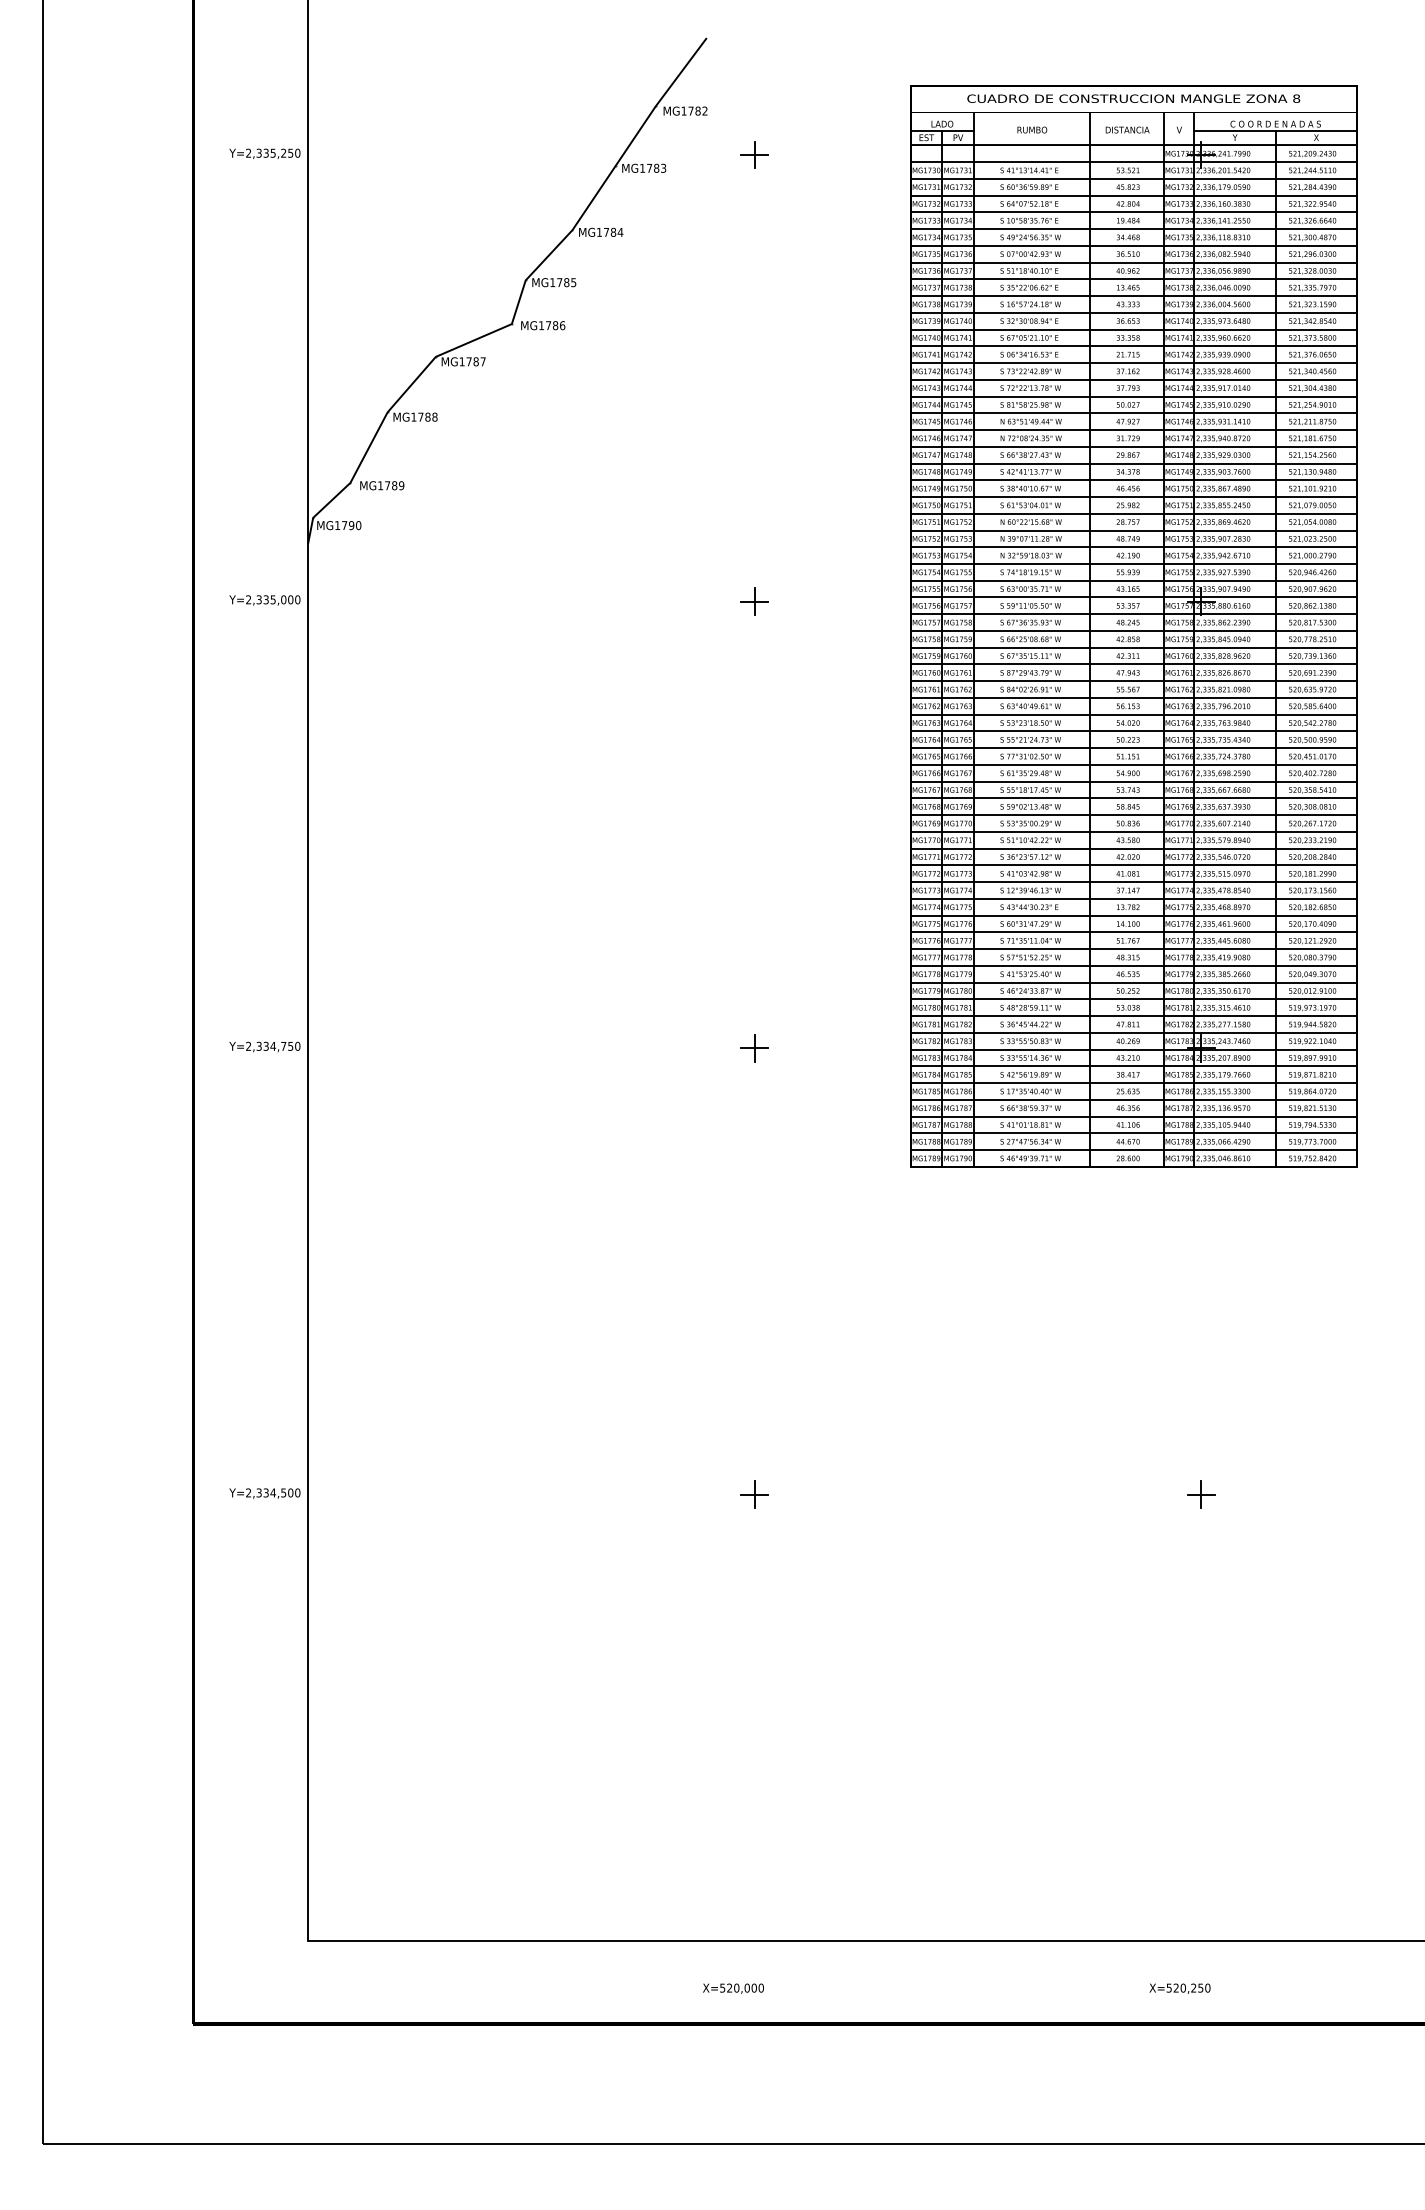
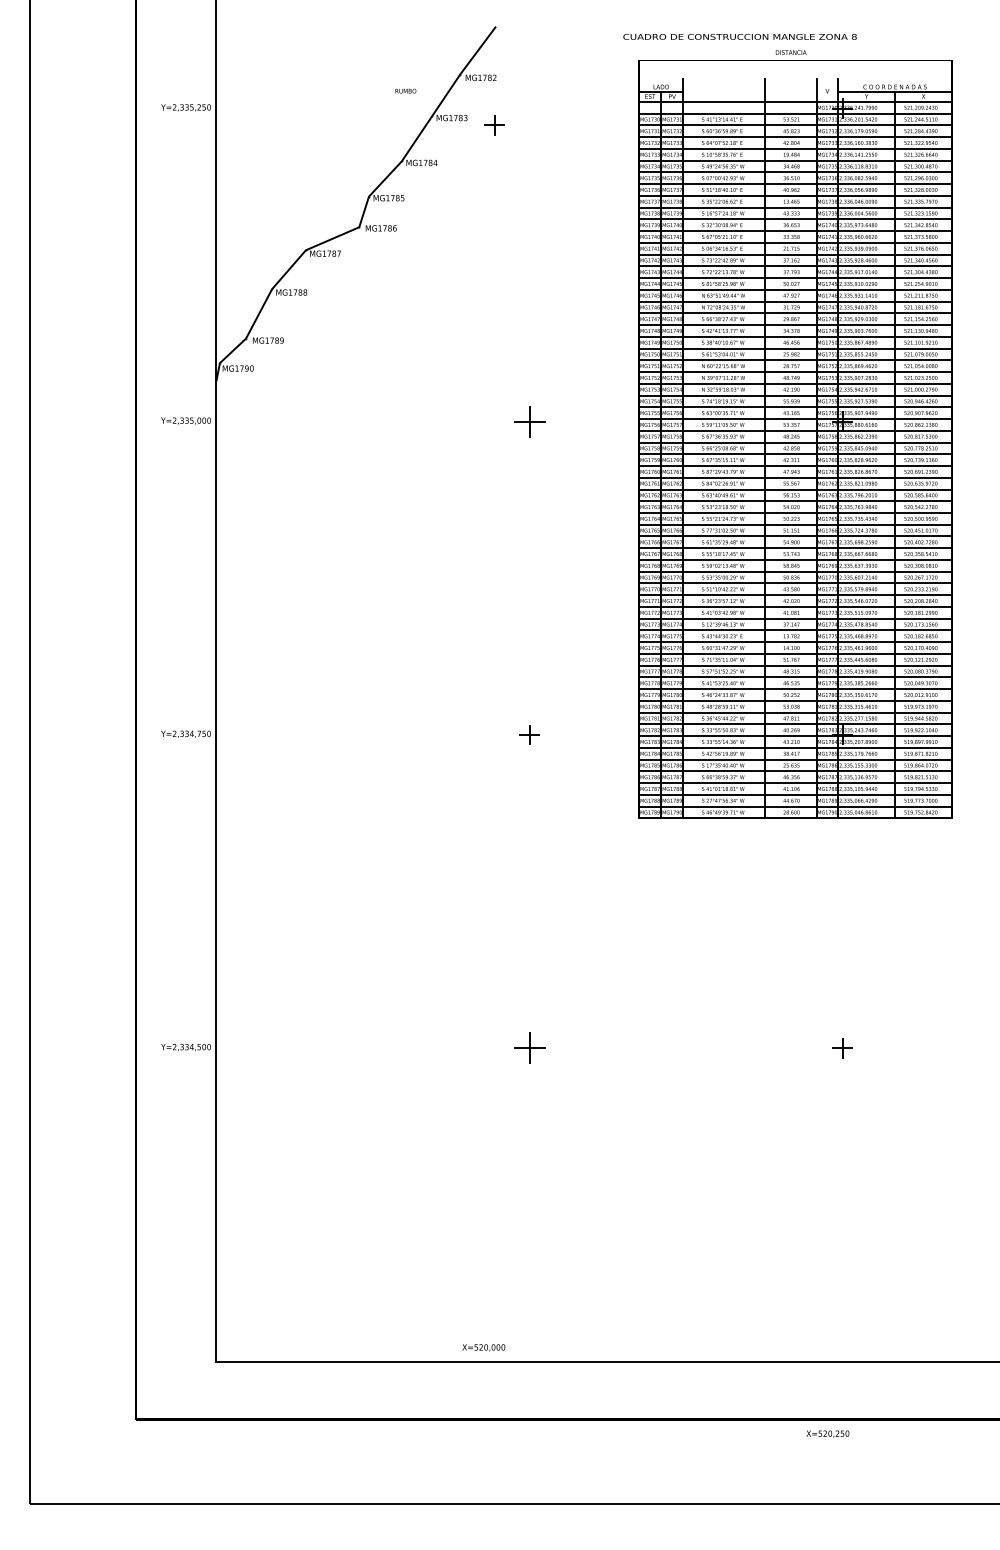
text: (1133, 98) -> (739, 36), moved
text: (1032, 129) -> (406, 90), moved
text: (1127, 129) -> (791, 52), moved
part: (754, 154) -> (494, 125), moved
part: (754, 601) -> (529, 421), size x1.6
part: (754, 1494) -> (529, 1048), size x1.6
text: (733, 1988) -> (483, 1347), moved
text: (1179, 1988) -> (827, 1433), moved

